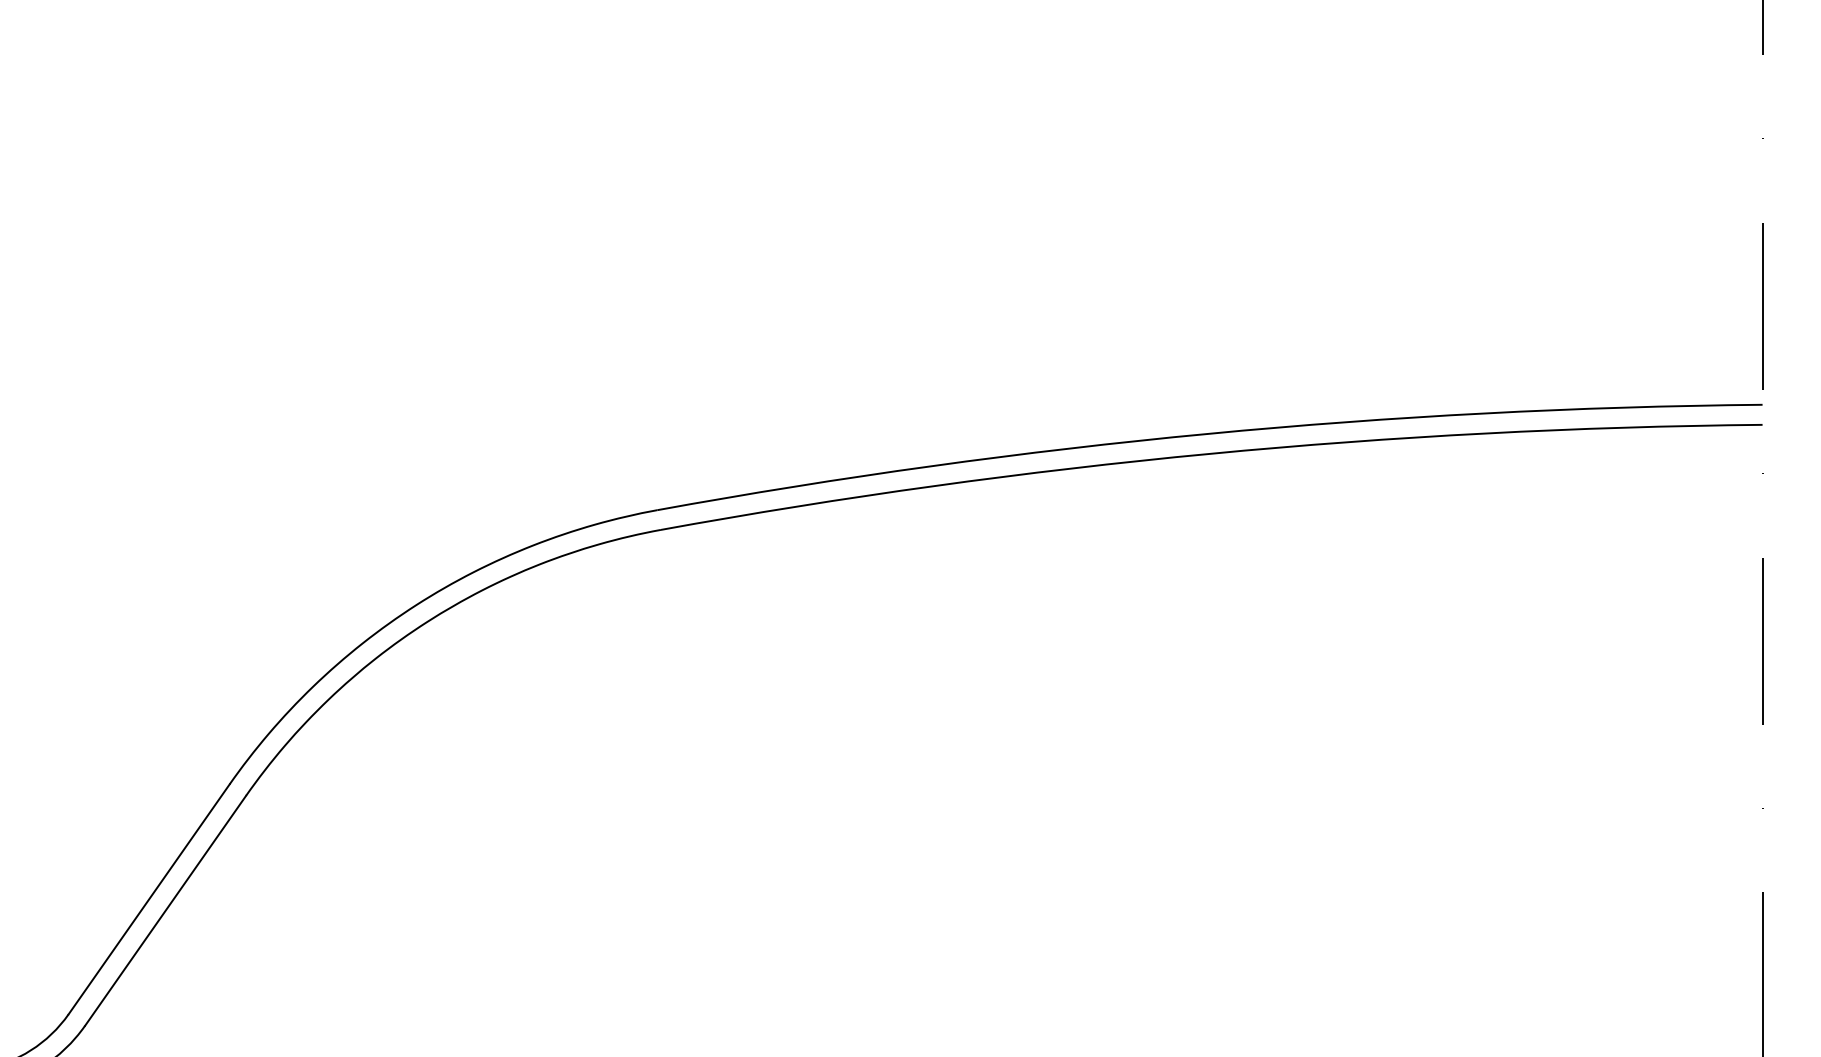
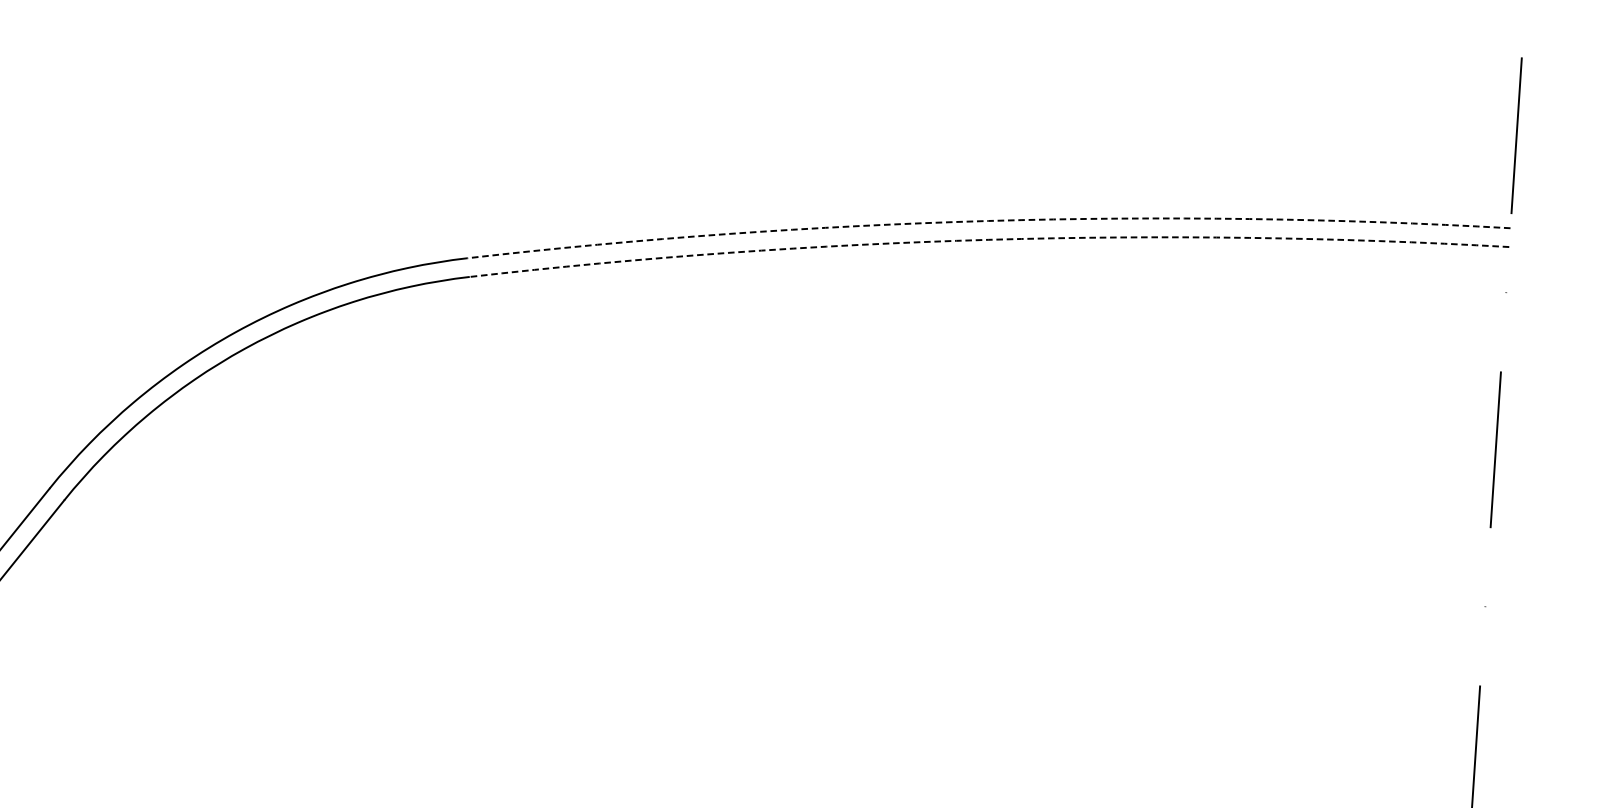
arc: (1207, 433) -> (988, 220), solid -> dashed
arc: (1209, 453) -> (988, 239), solid -> dashed

